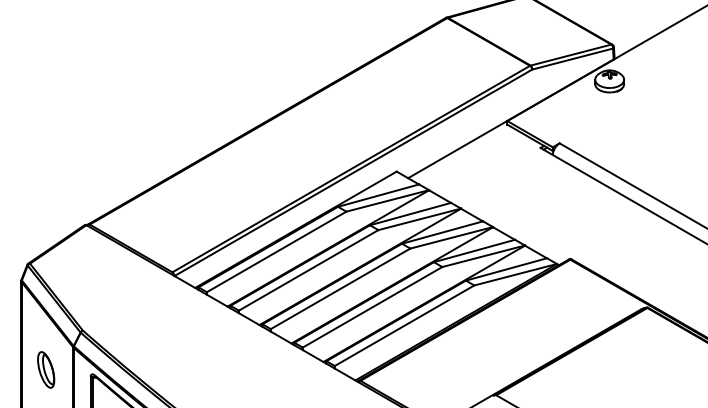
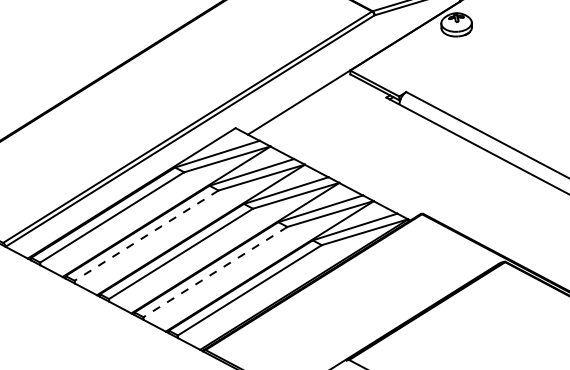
line: (308, 270) -> (146, 235), solid -> dashed
line: (372, 307) -> (215, 272), solid -> dashed

